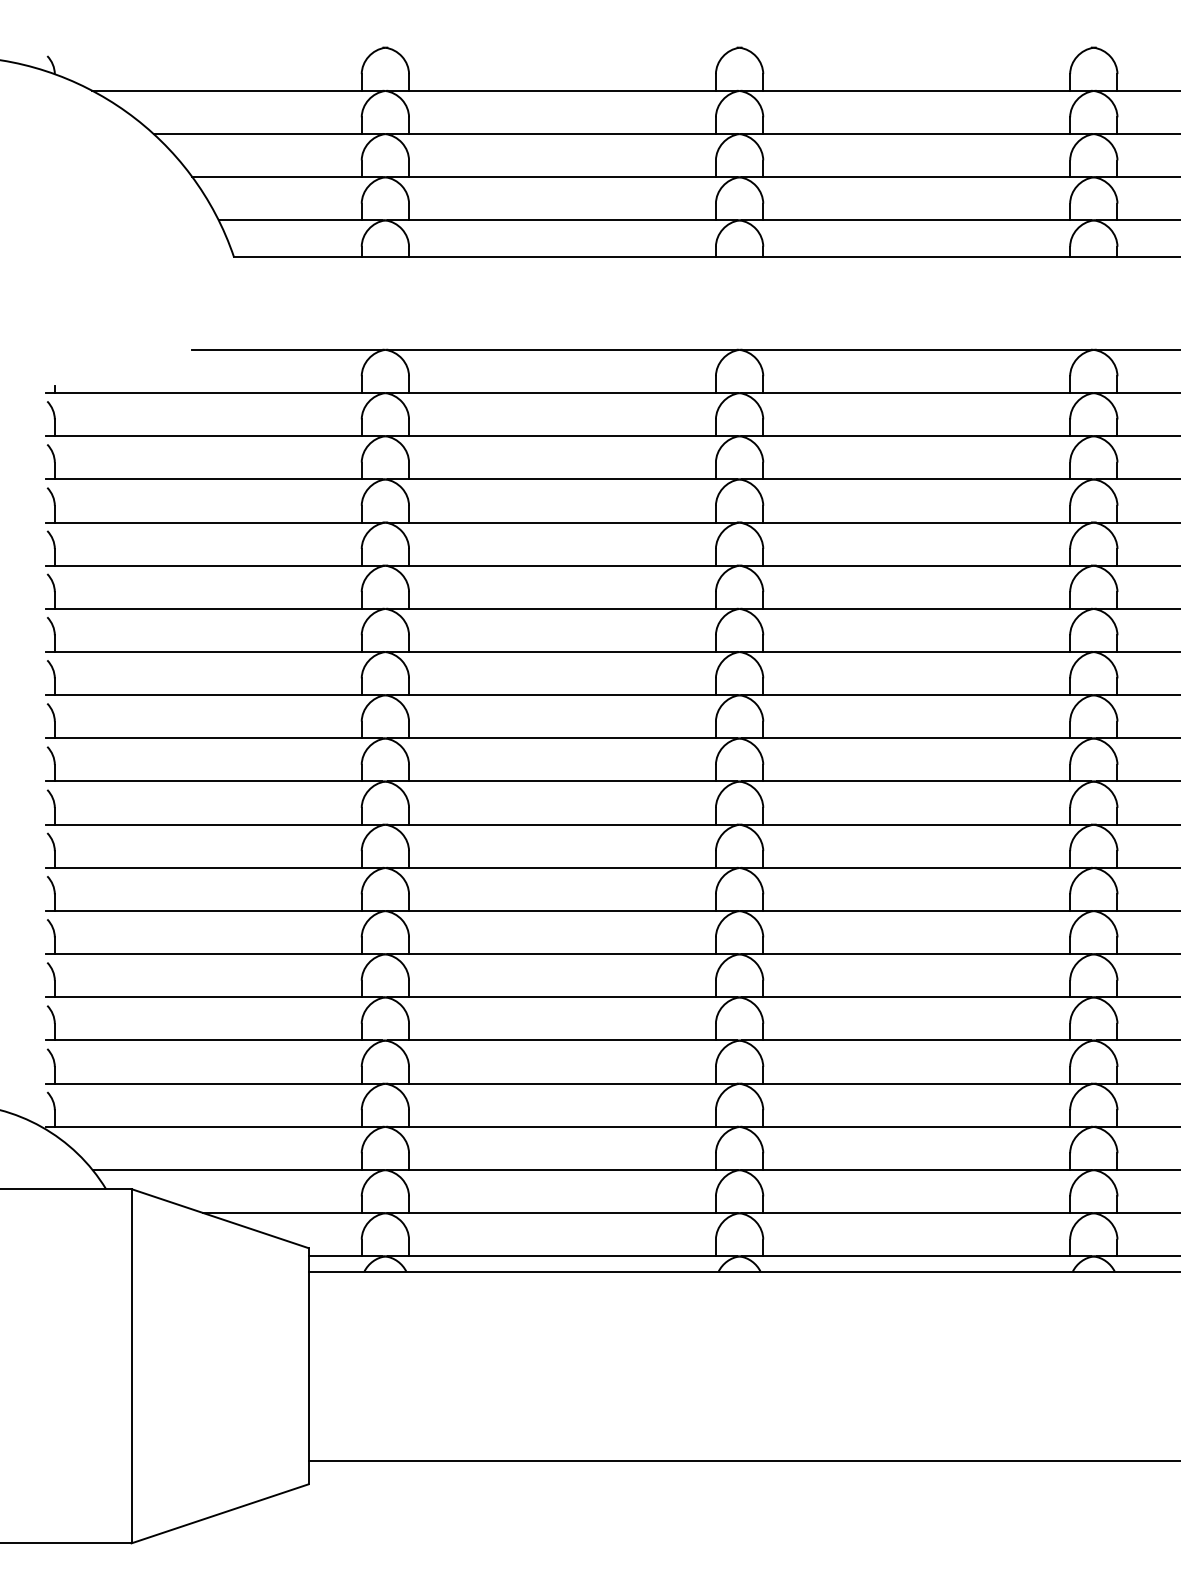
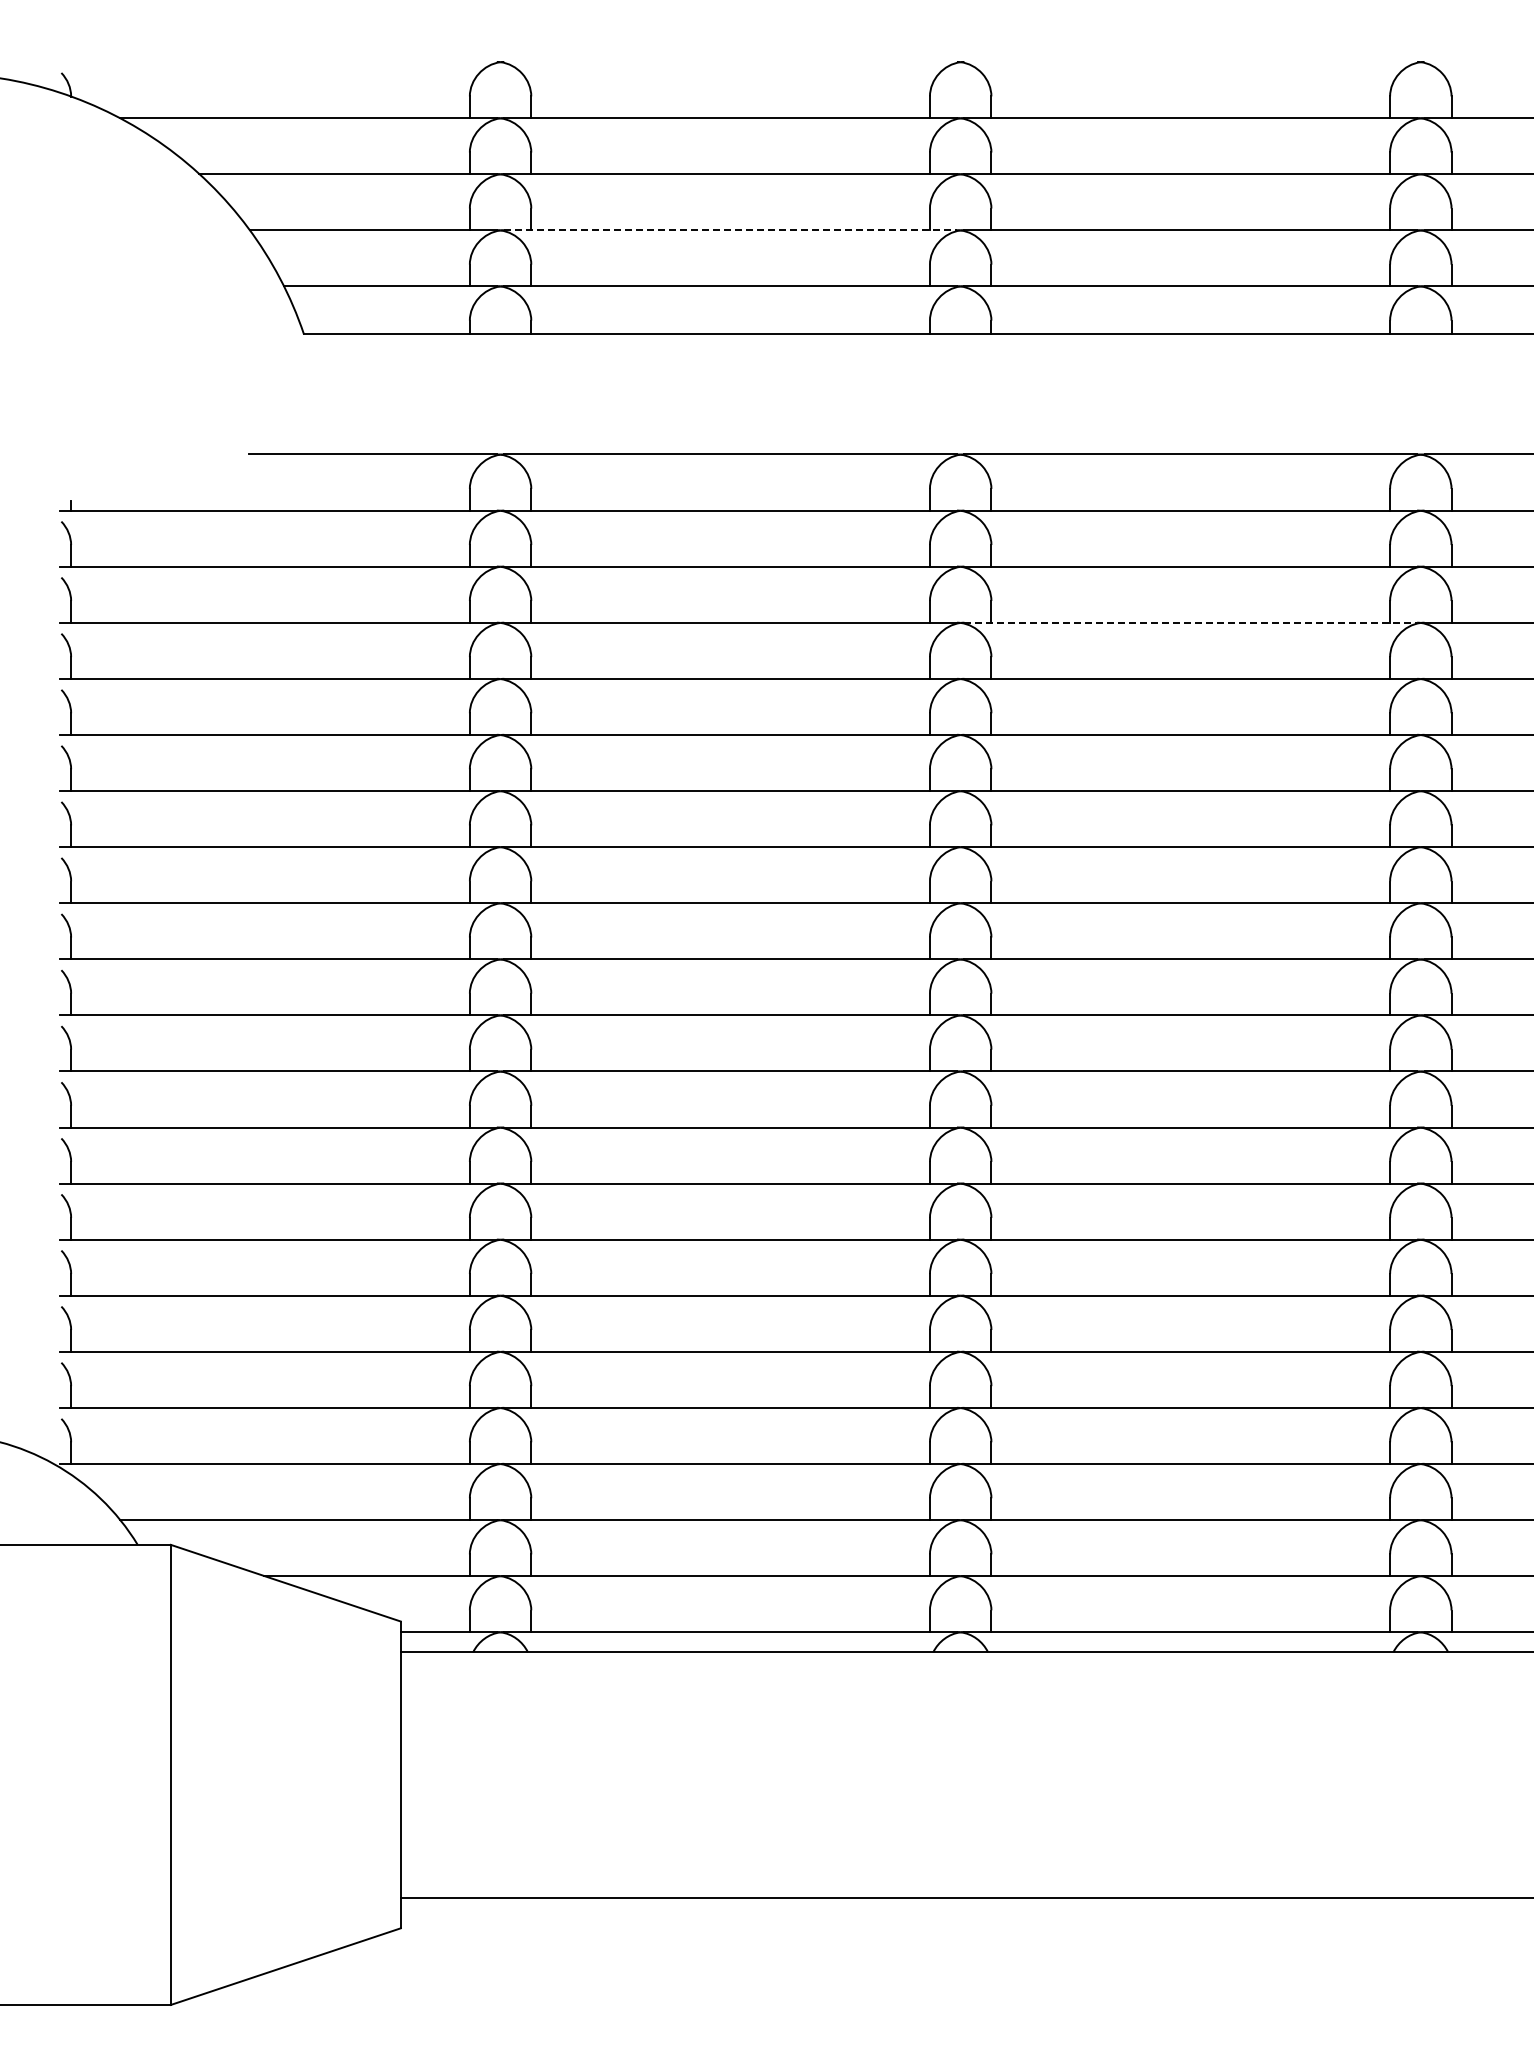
line: (563, 177) -> (731, 230), solid -> dashed
line: (917, 479) -> (1191, 622), solid -> dashed

